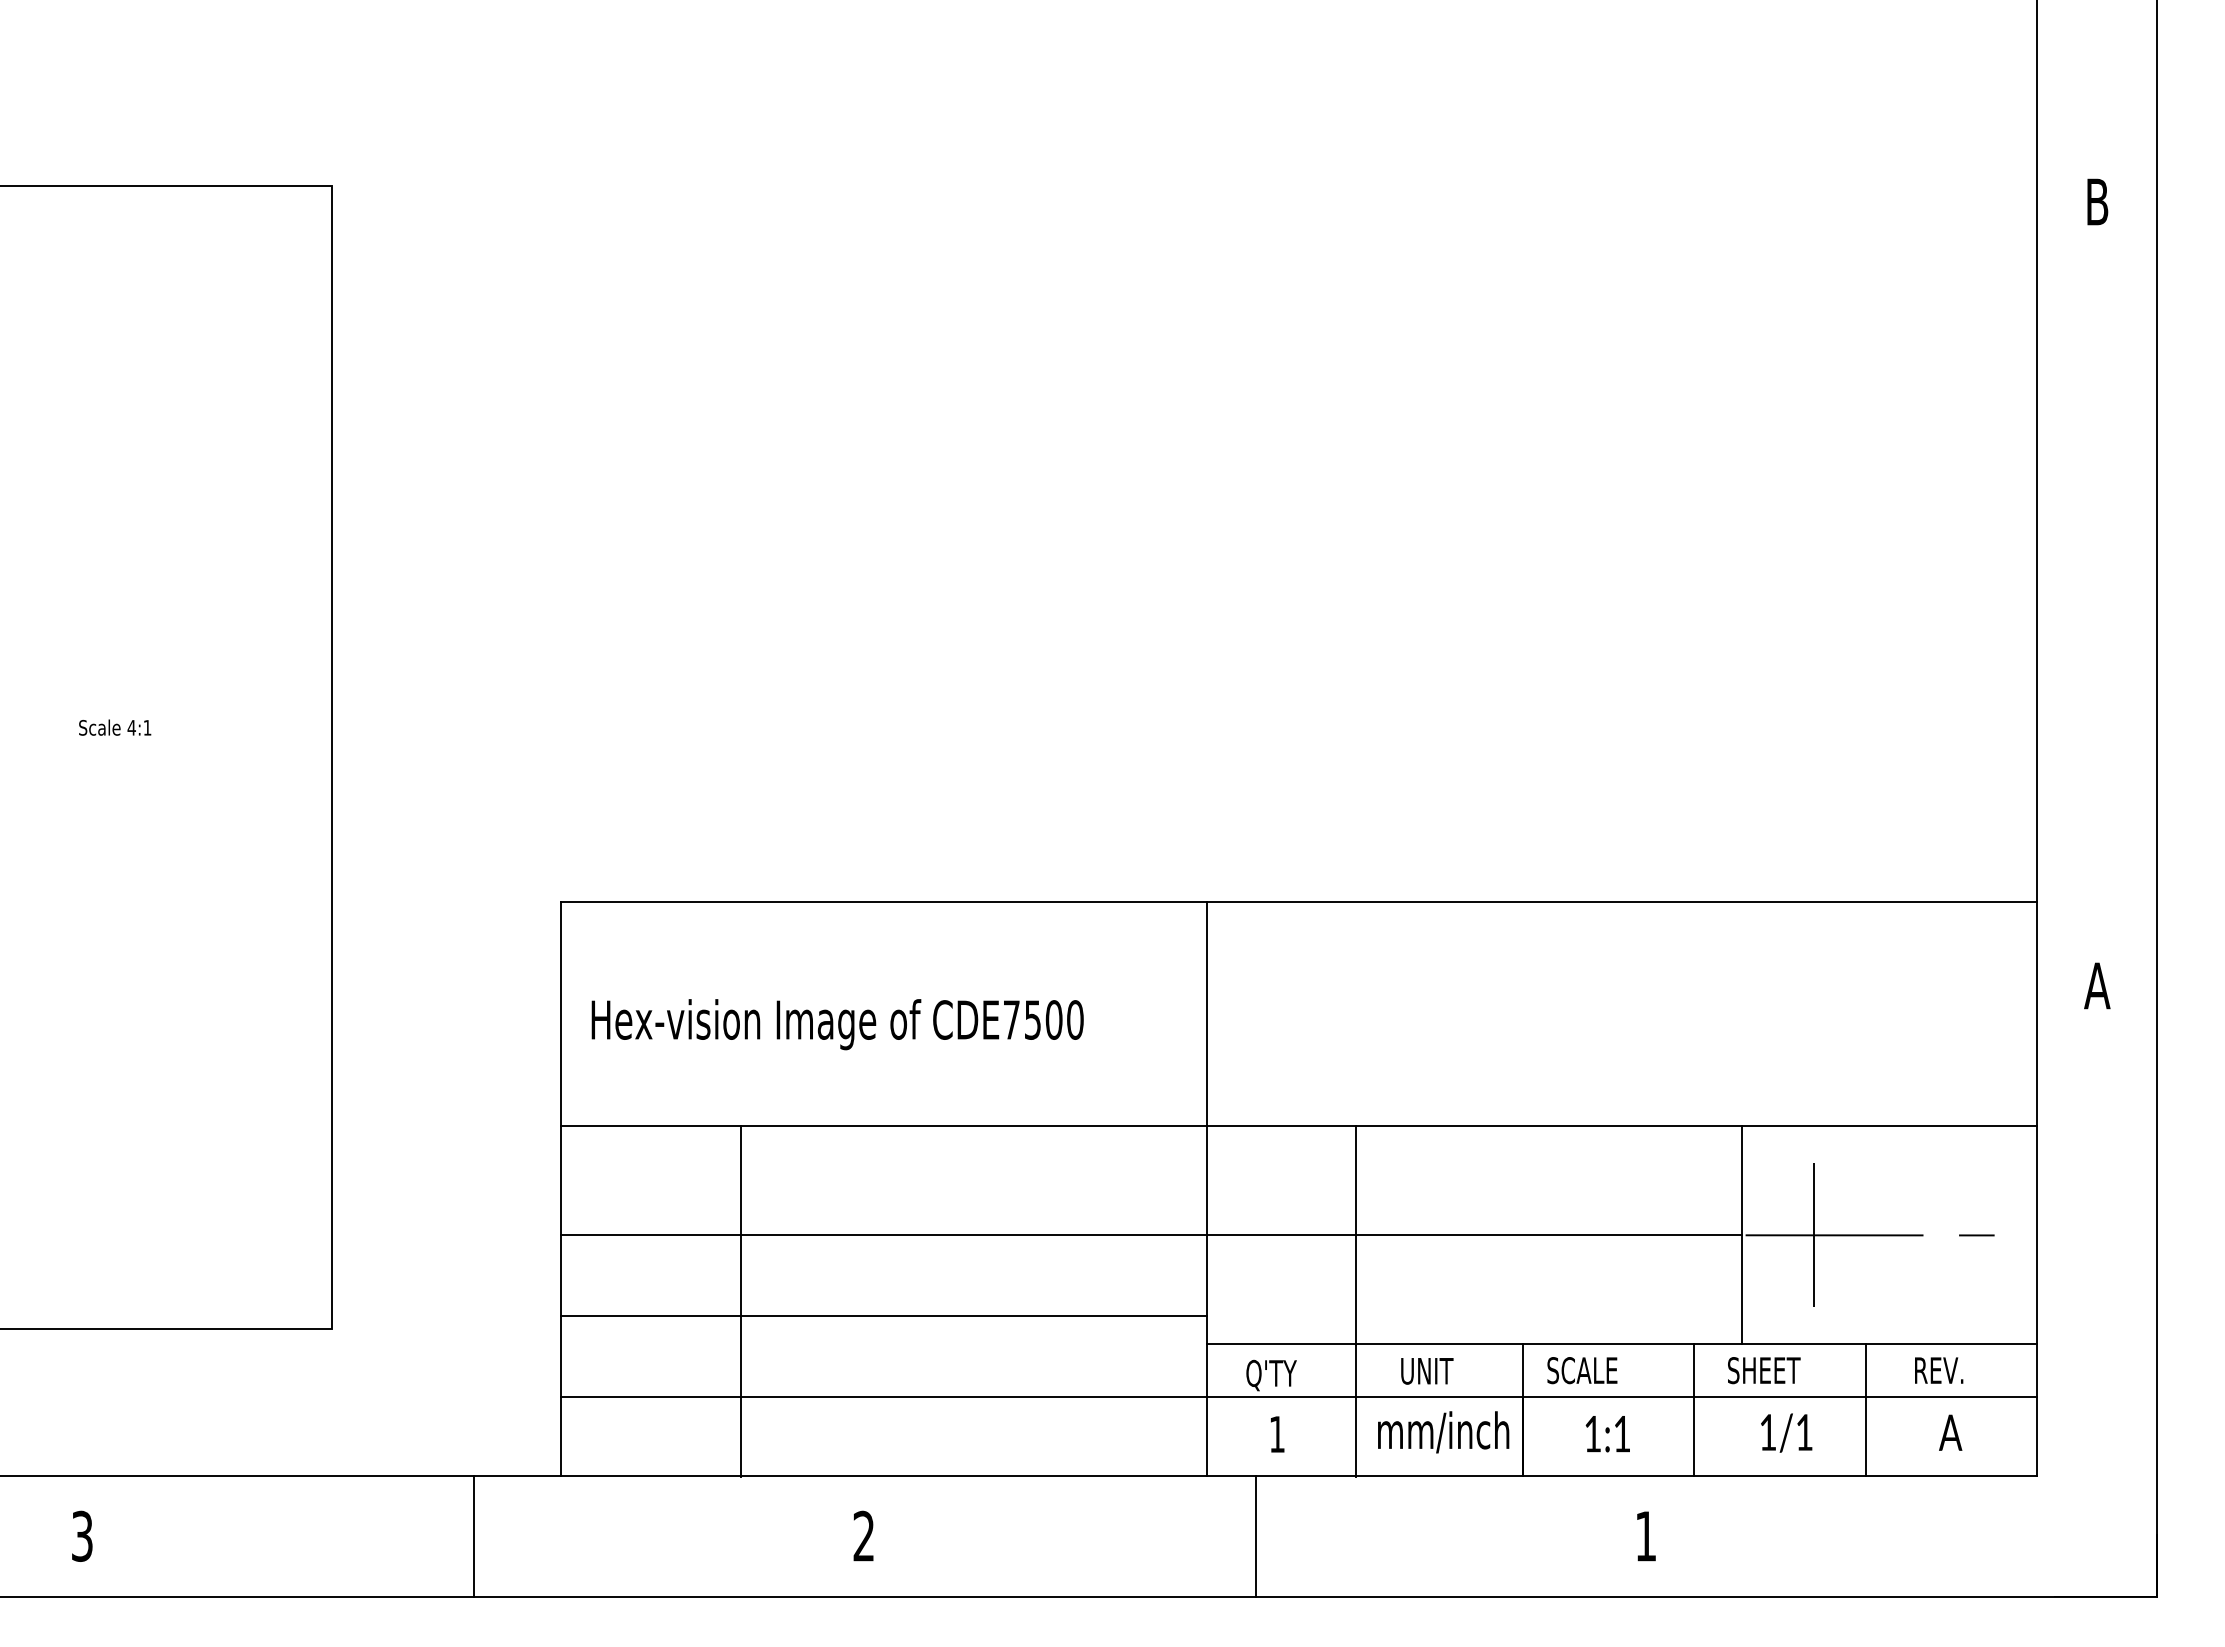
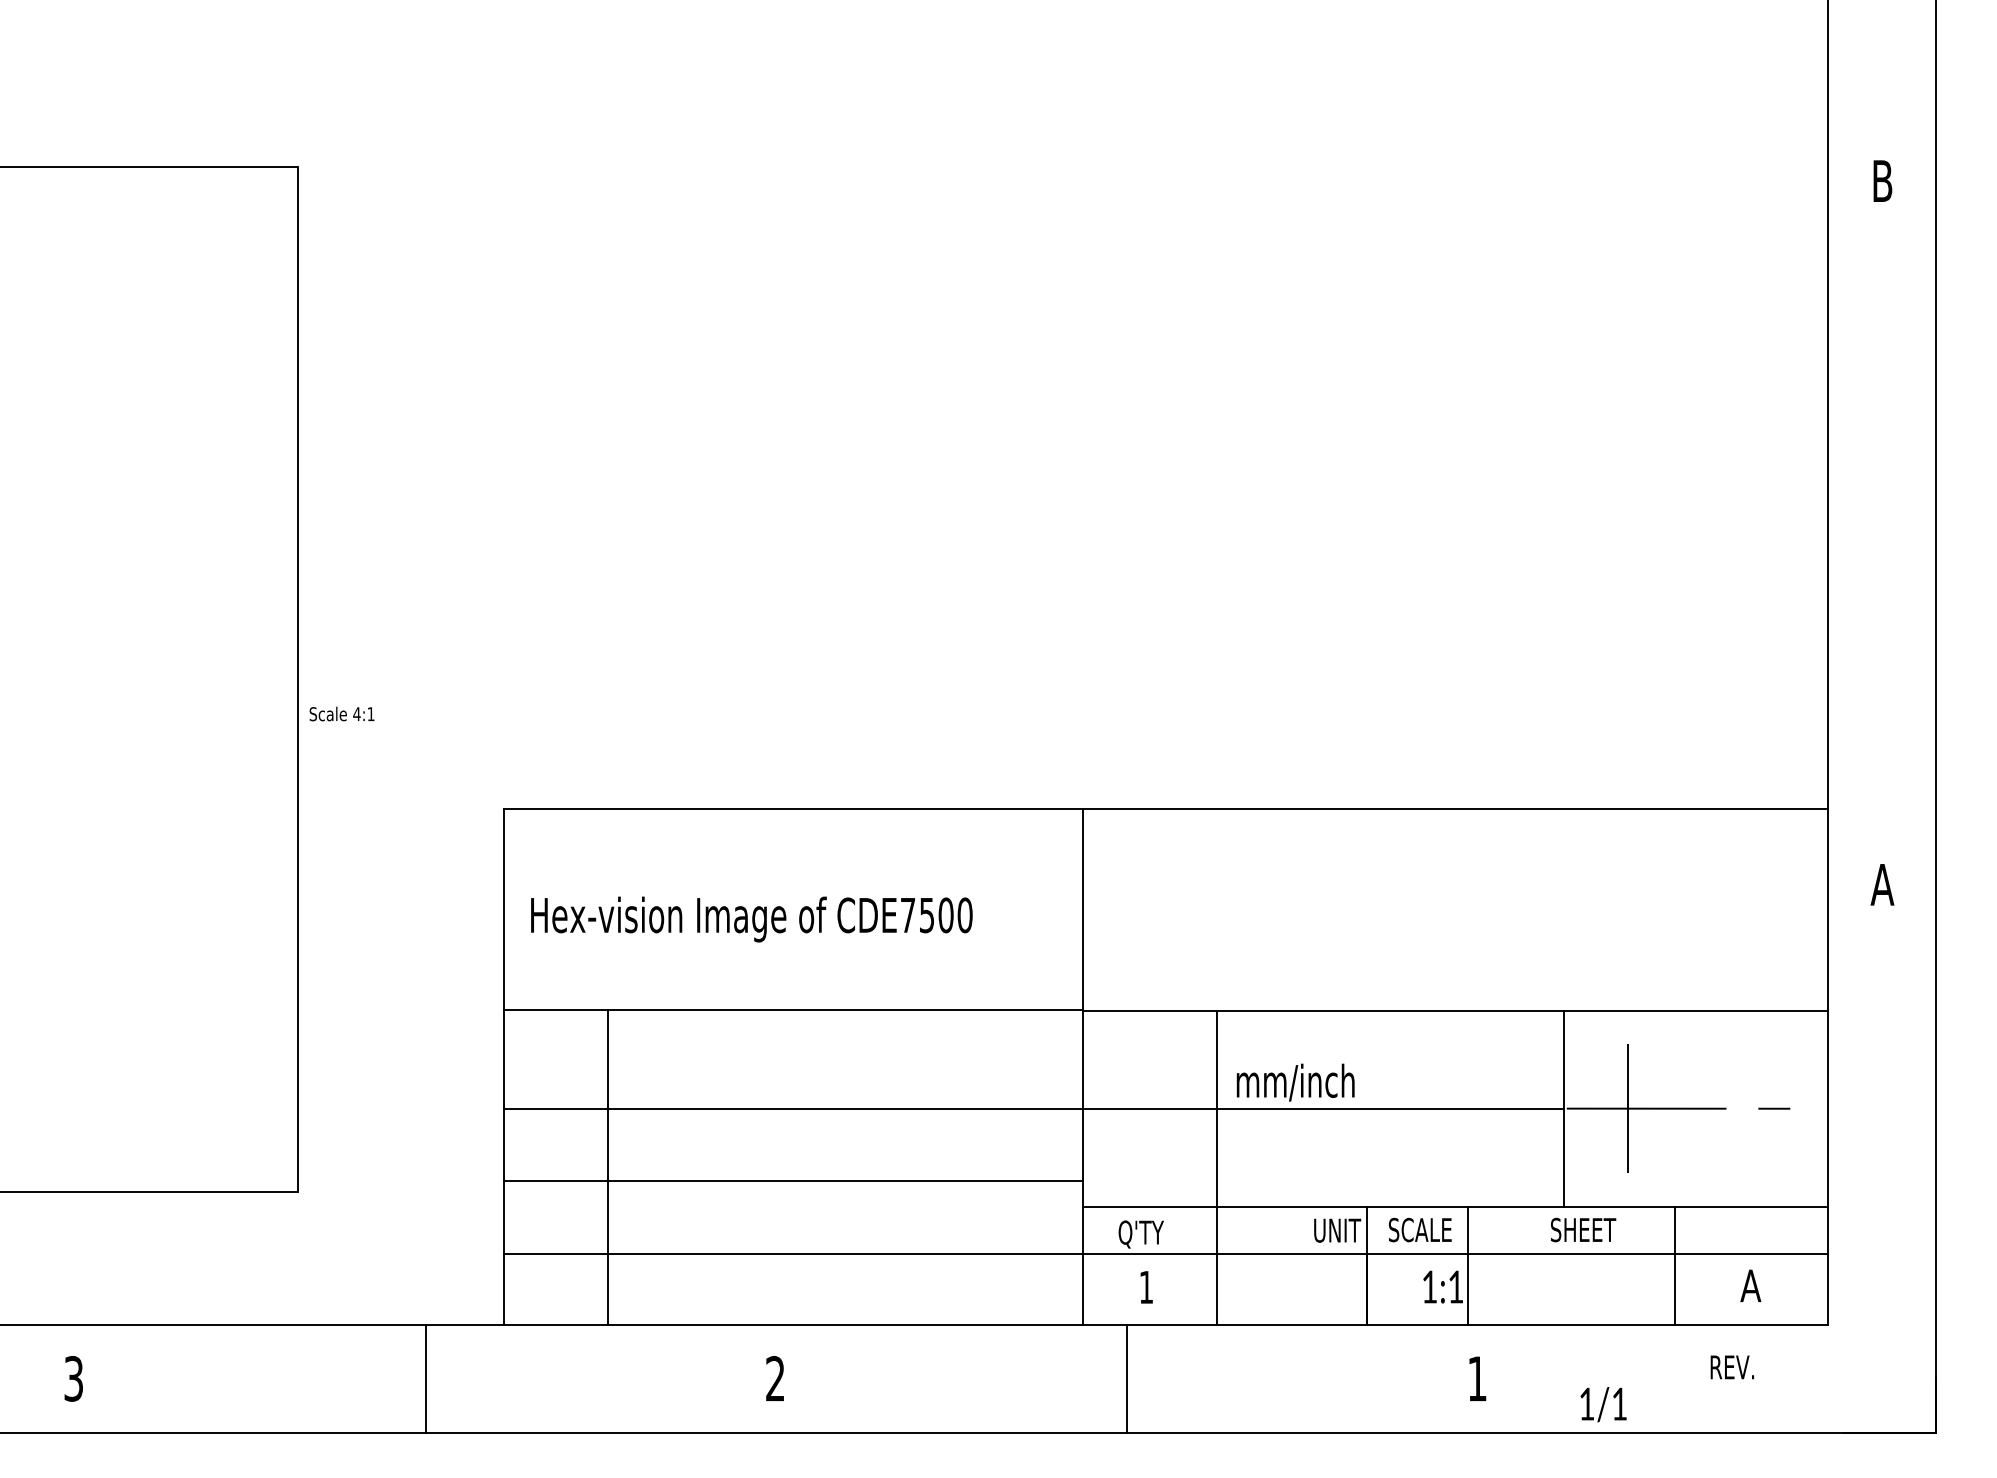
text: (115, 727) -> (342, 713), moved
line: (740, 1300) -> (607, 1167), moved
text: (1939, 1370) -> (1732, 1367), moved
text: (1427, 1371) -> (1337, 1230), moved
line: (1694, 1410) -> (1467, 1265), moved
text: (1443, 1432) -> (1295, 1082), moved
text: (1786, 1432) -> (1603, 1404), moved

